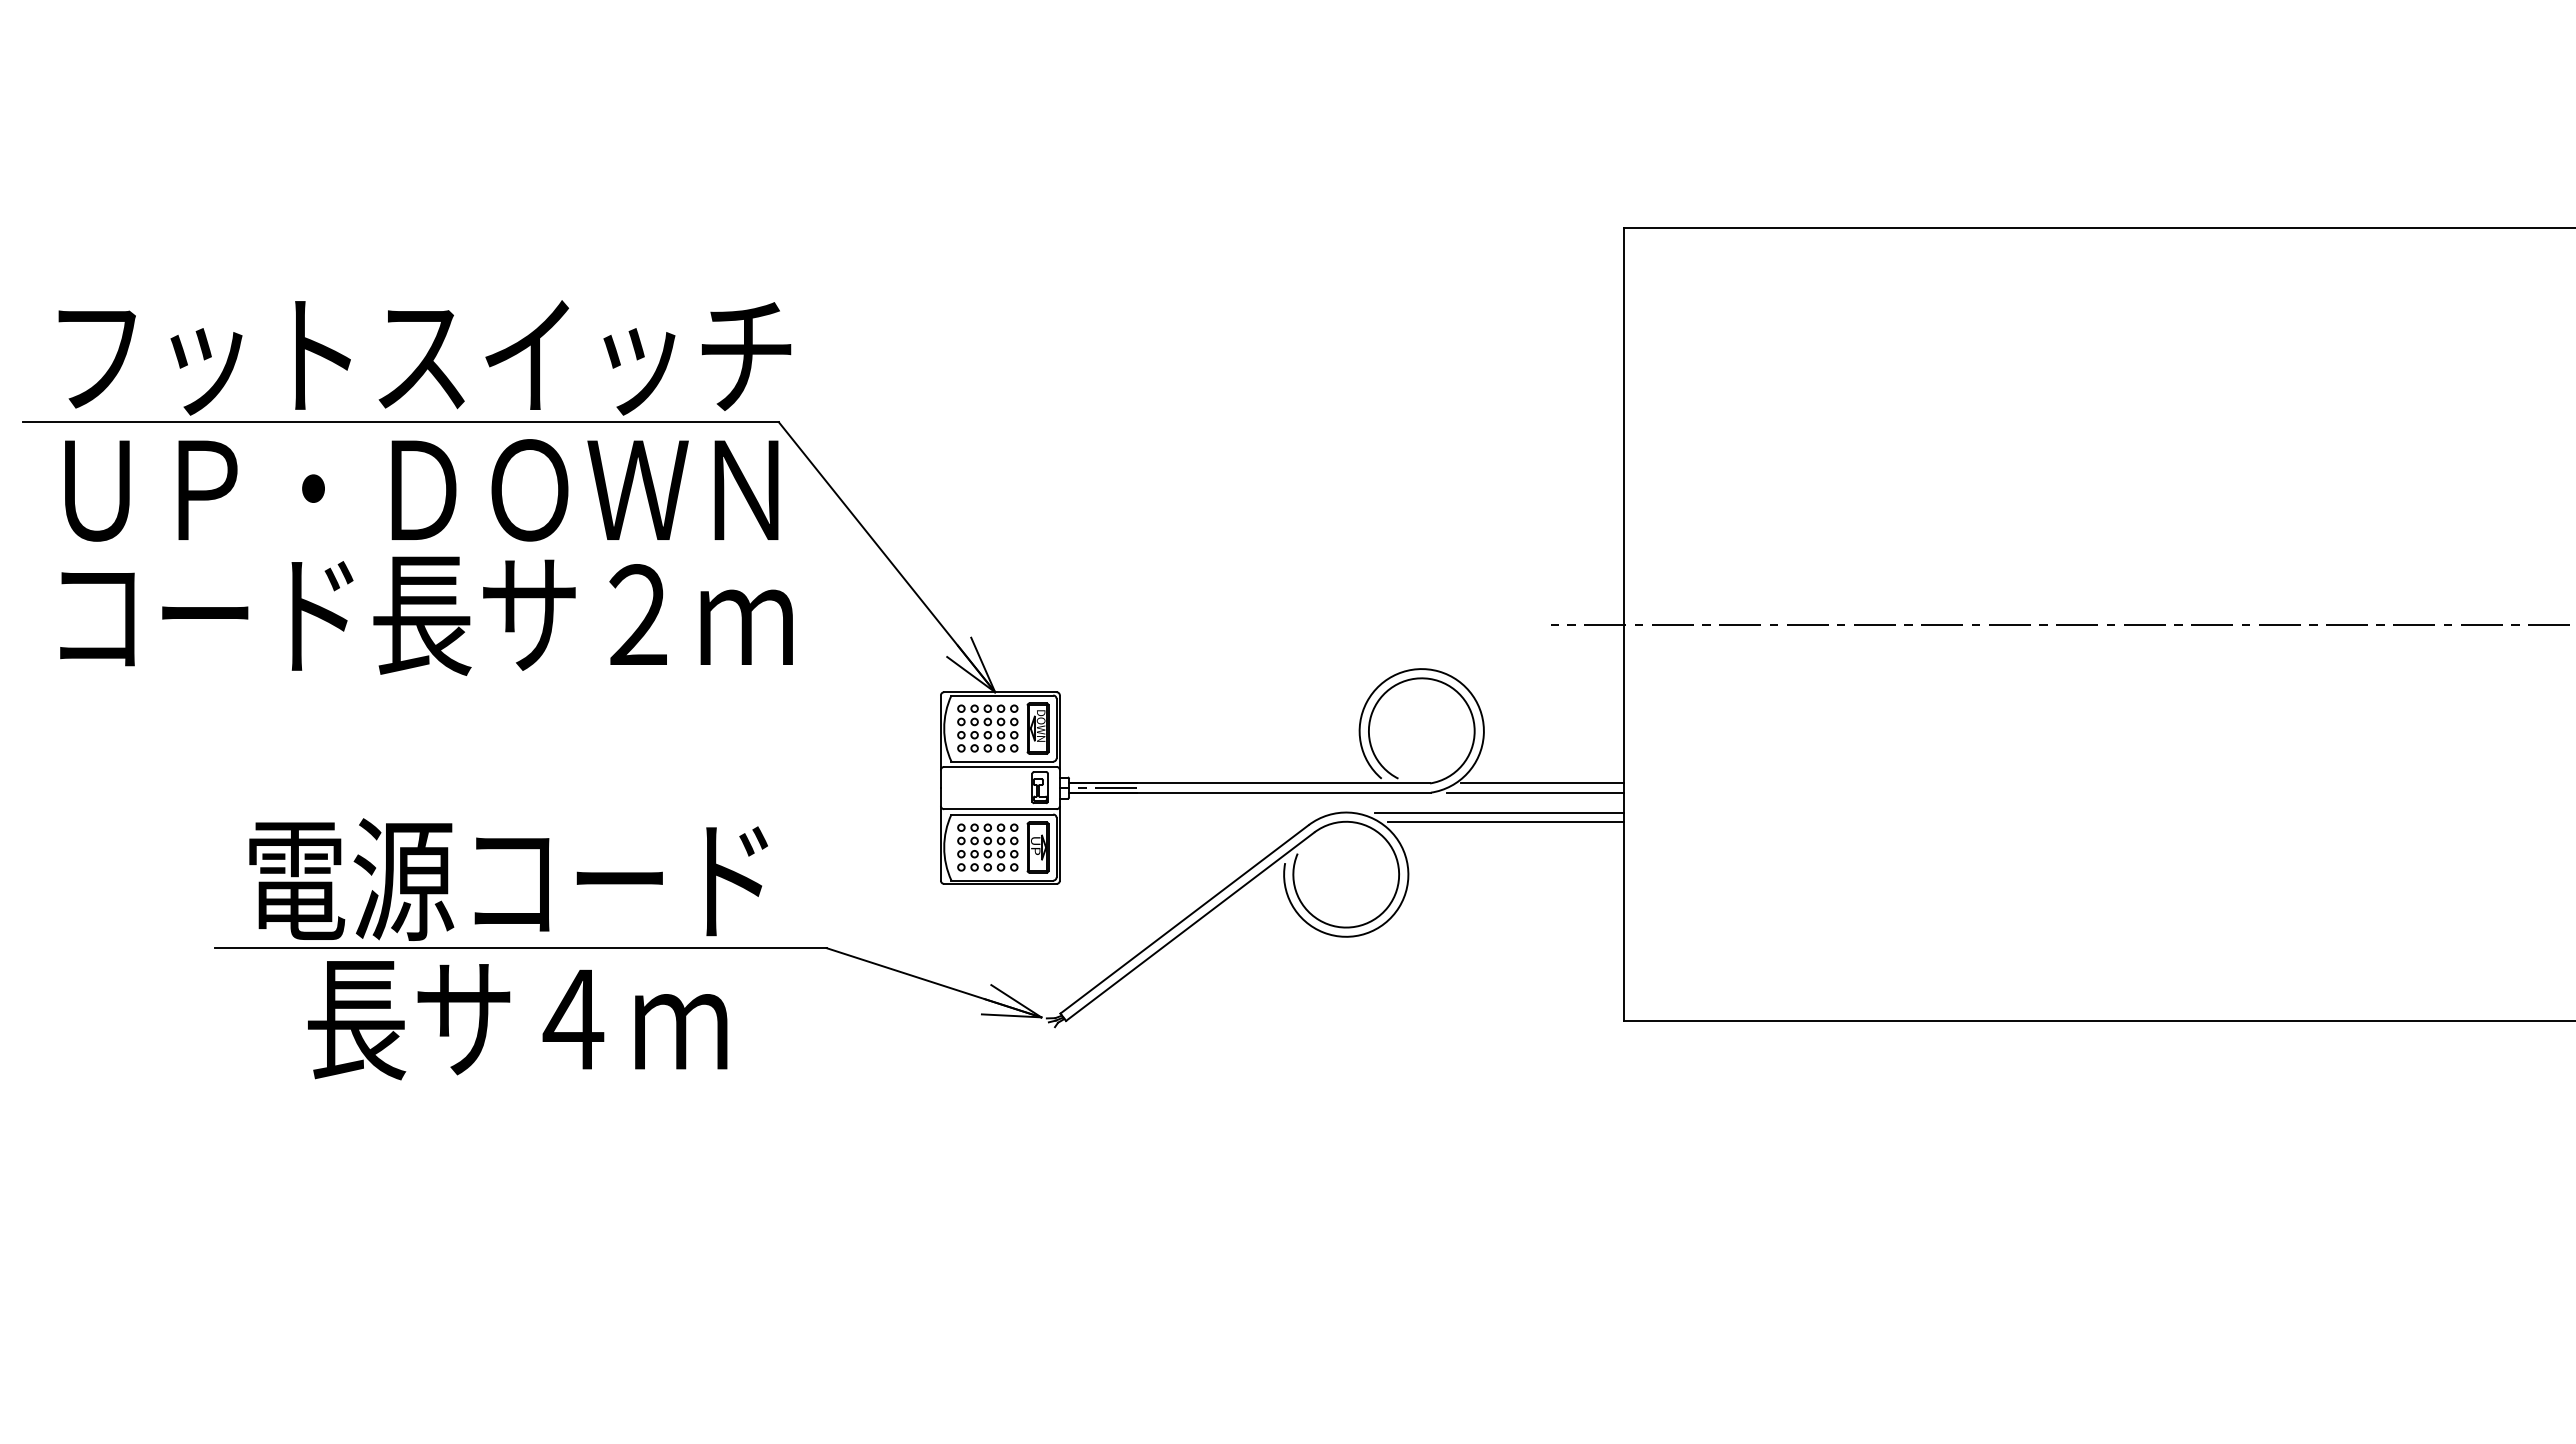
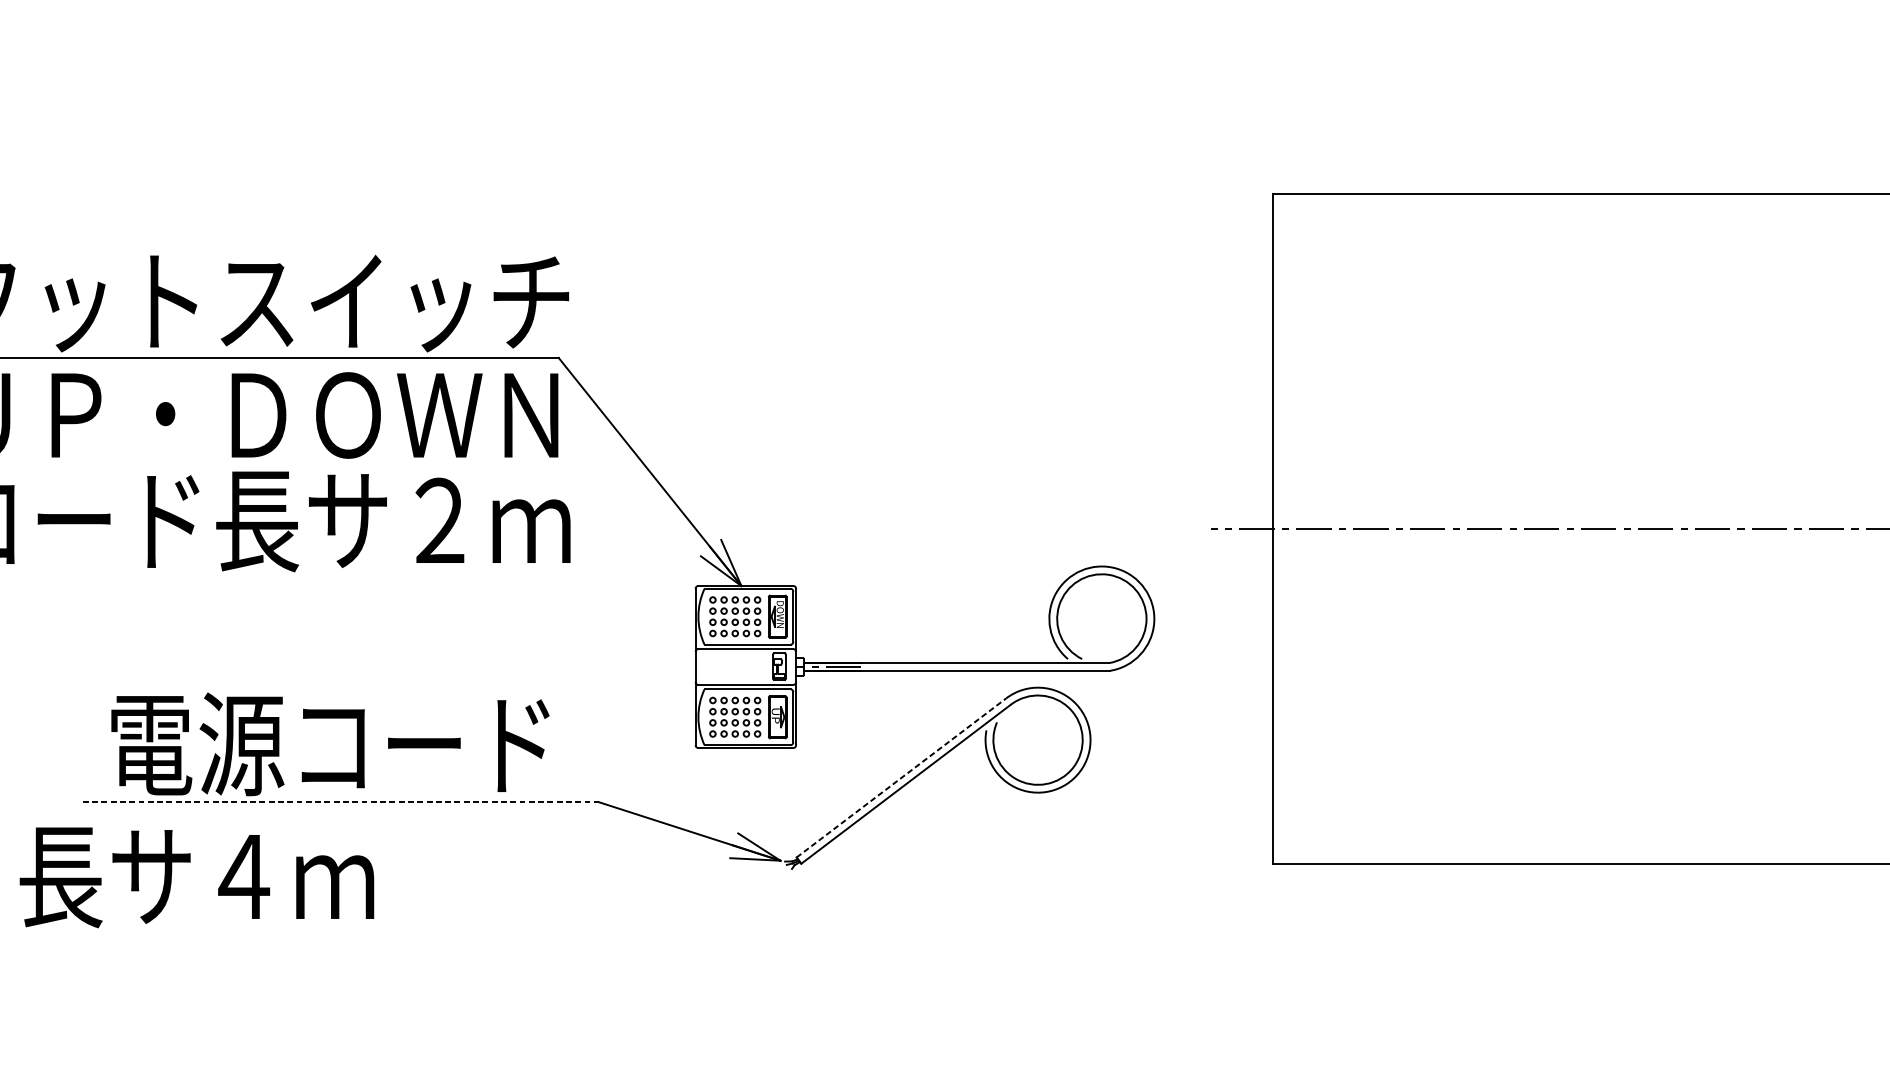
line: (1542, 783) -> (1203, 663), removed
line: (1535, 792) -> (1197, 670), removed
line: (1499, 812) -> (1167, 687), removed
line: (1505, 821) -> (1172, 695), removed
line: (1184, 919) -> (901, 778), solid -> dashed
line: (521, 948) -> (341, 802), solid -> dashed
text: (517, 1020) -> (196, 877), moved

